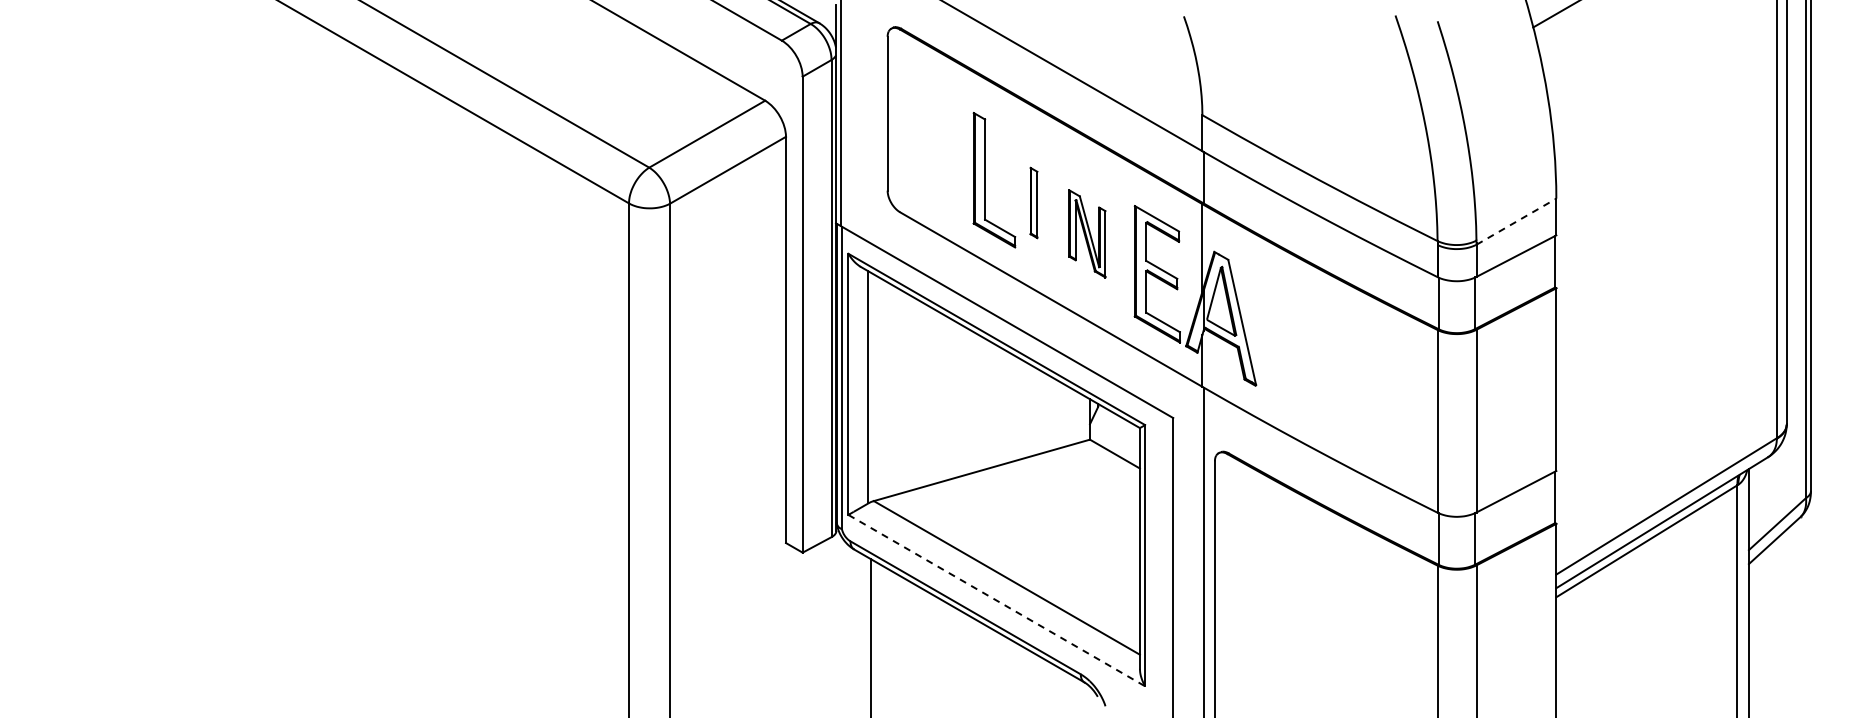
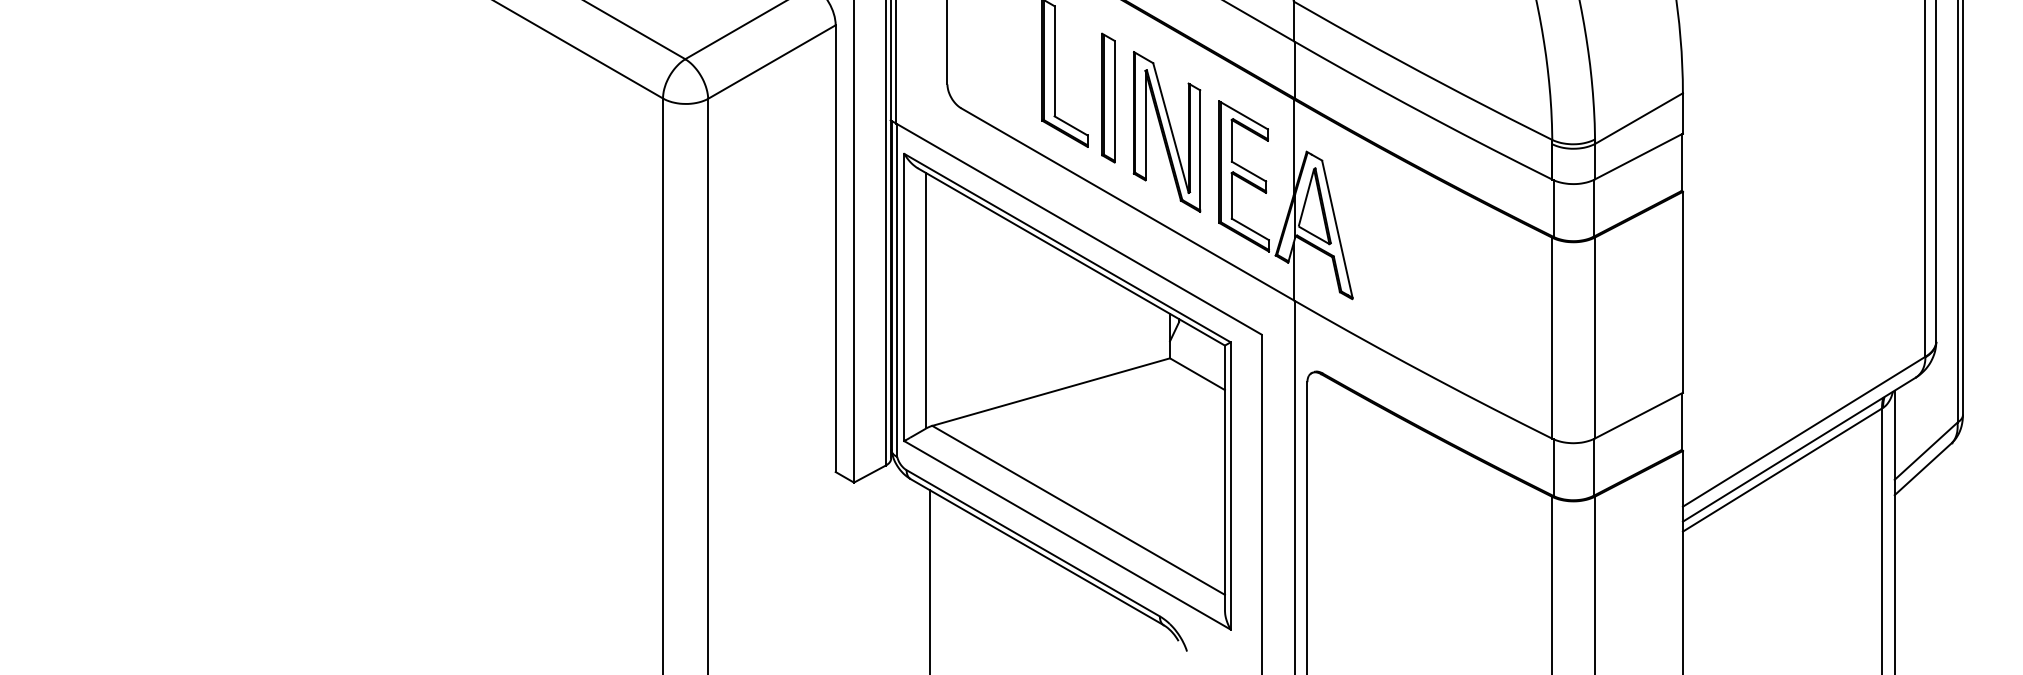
part: (1033, 202) -> (1107, 97), size x1.67
line: (1516, 221) -> (1639, 118), dashed -> solid
part: (1087, 233) -> (1167, 131), size x1.67
line: (997, 600) -> (1068, 535), dashed -> solid

